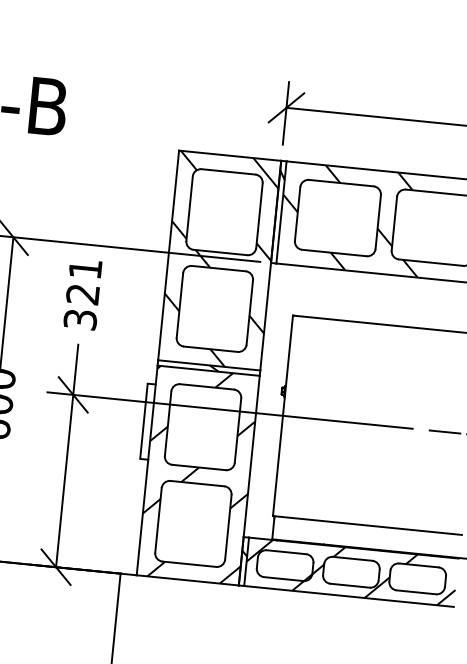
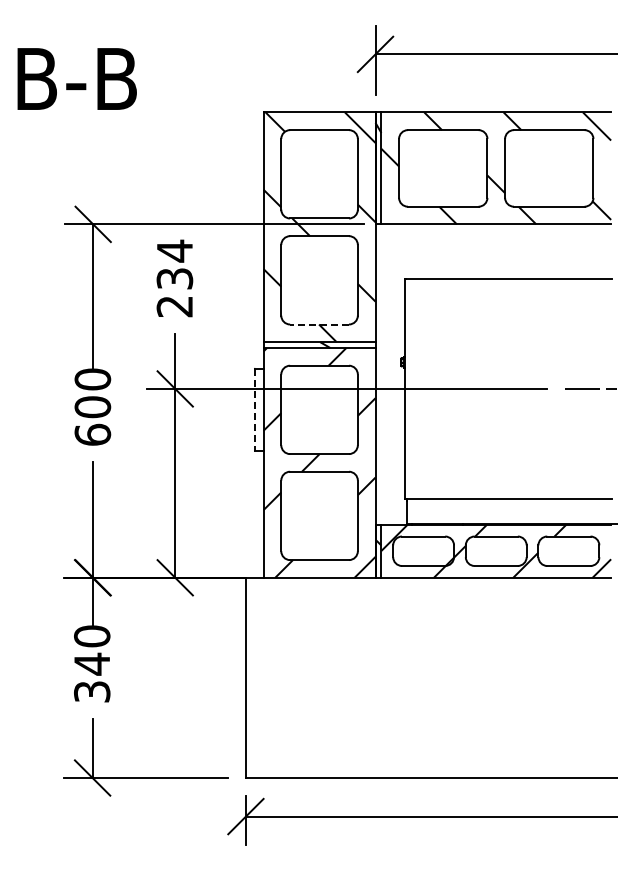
text: (82, 294) -> (174, 278), 321 -> 234
line: (210, 349) -> (319, 324), solid -> dashed
line: (143, 420) -> (254, 409), solid -> dashed

